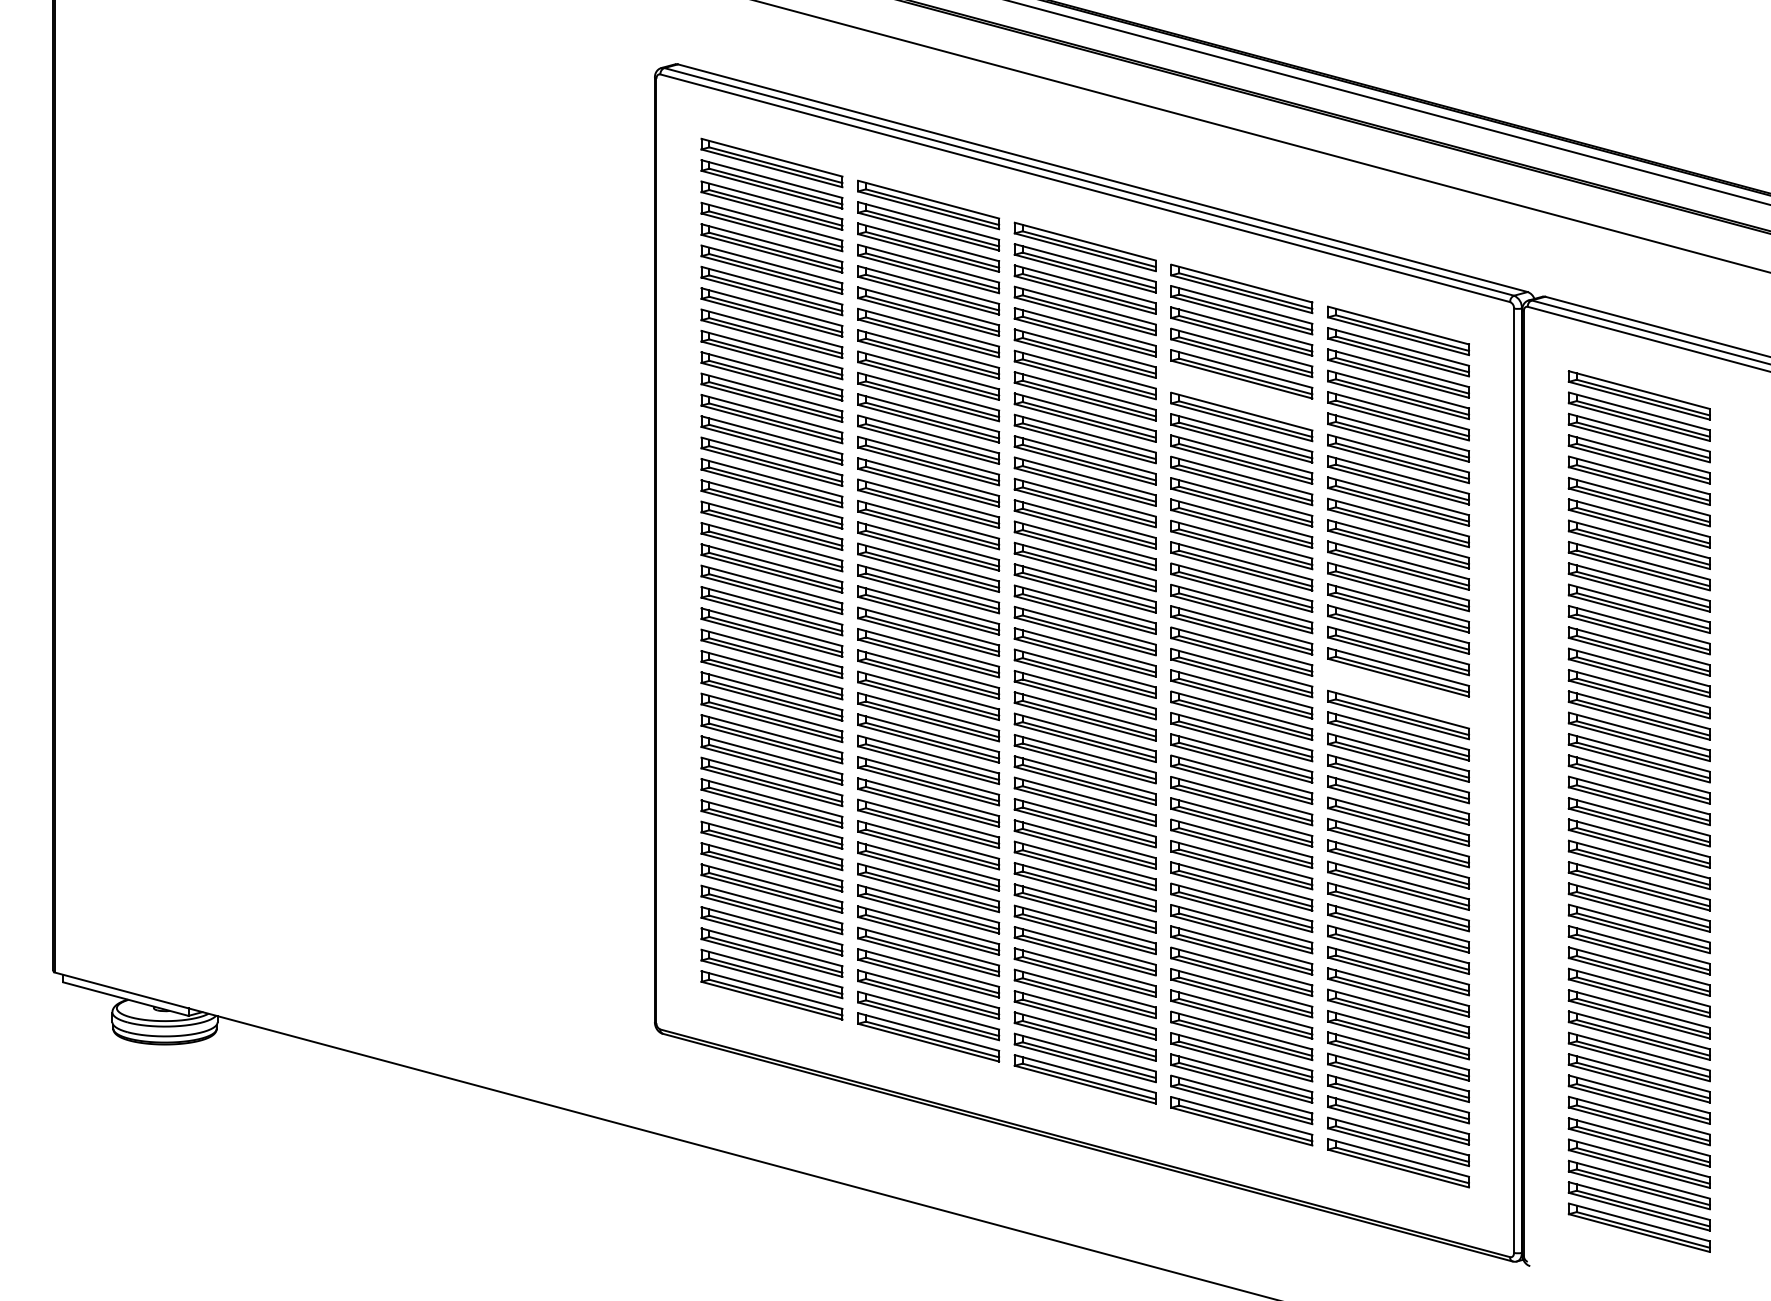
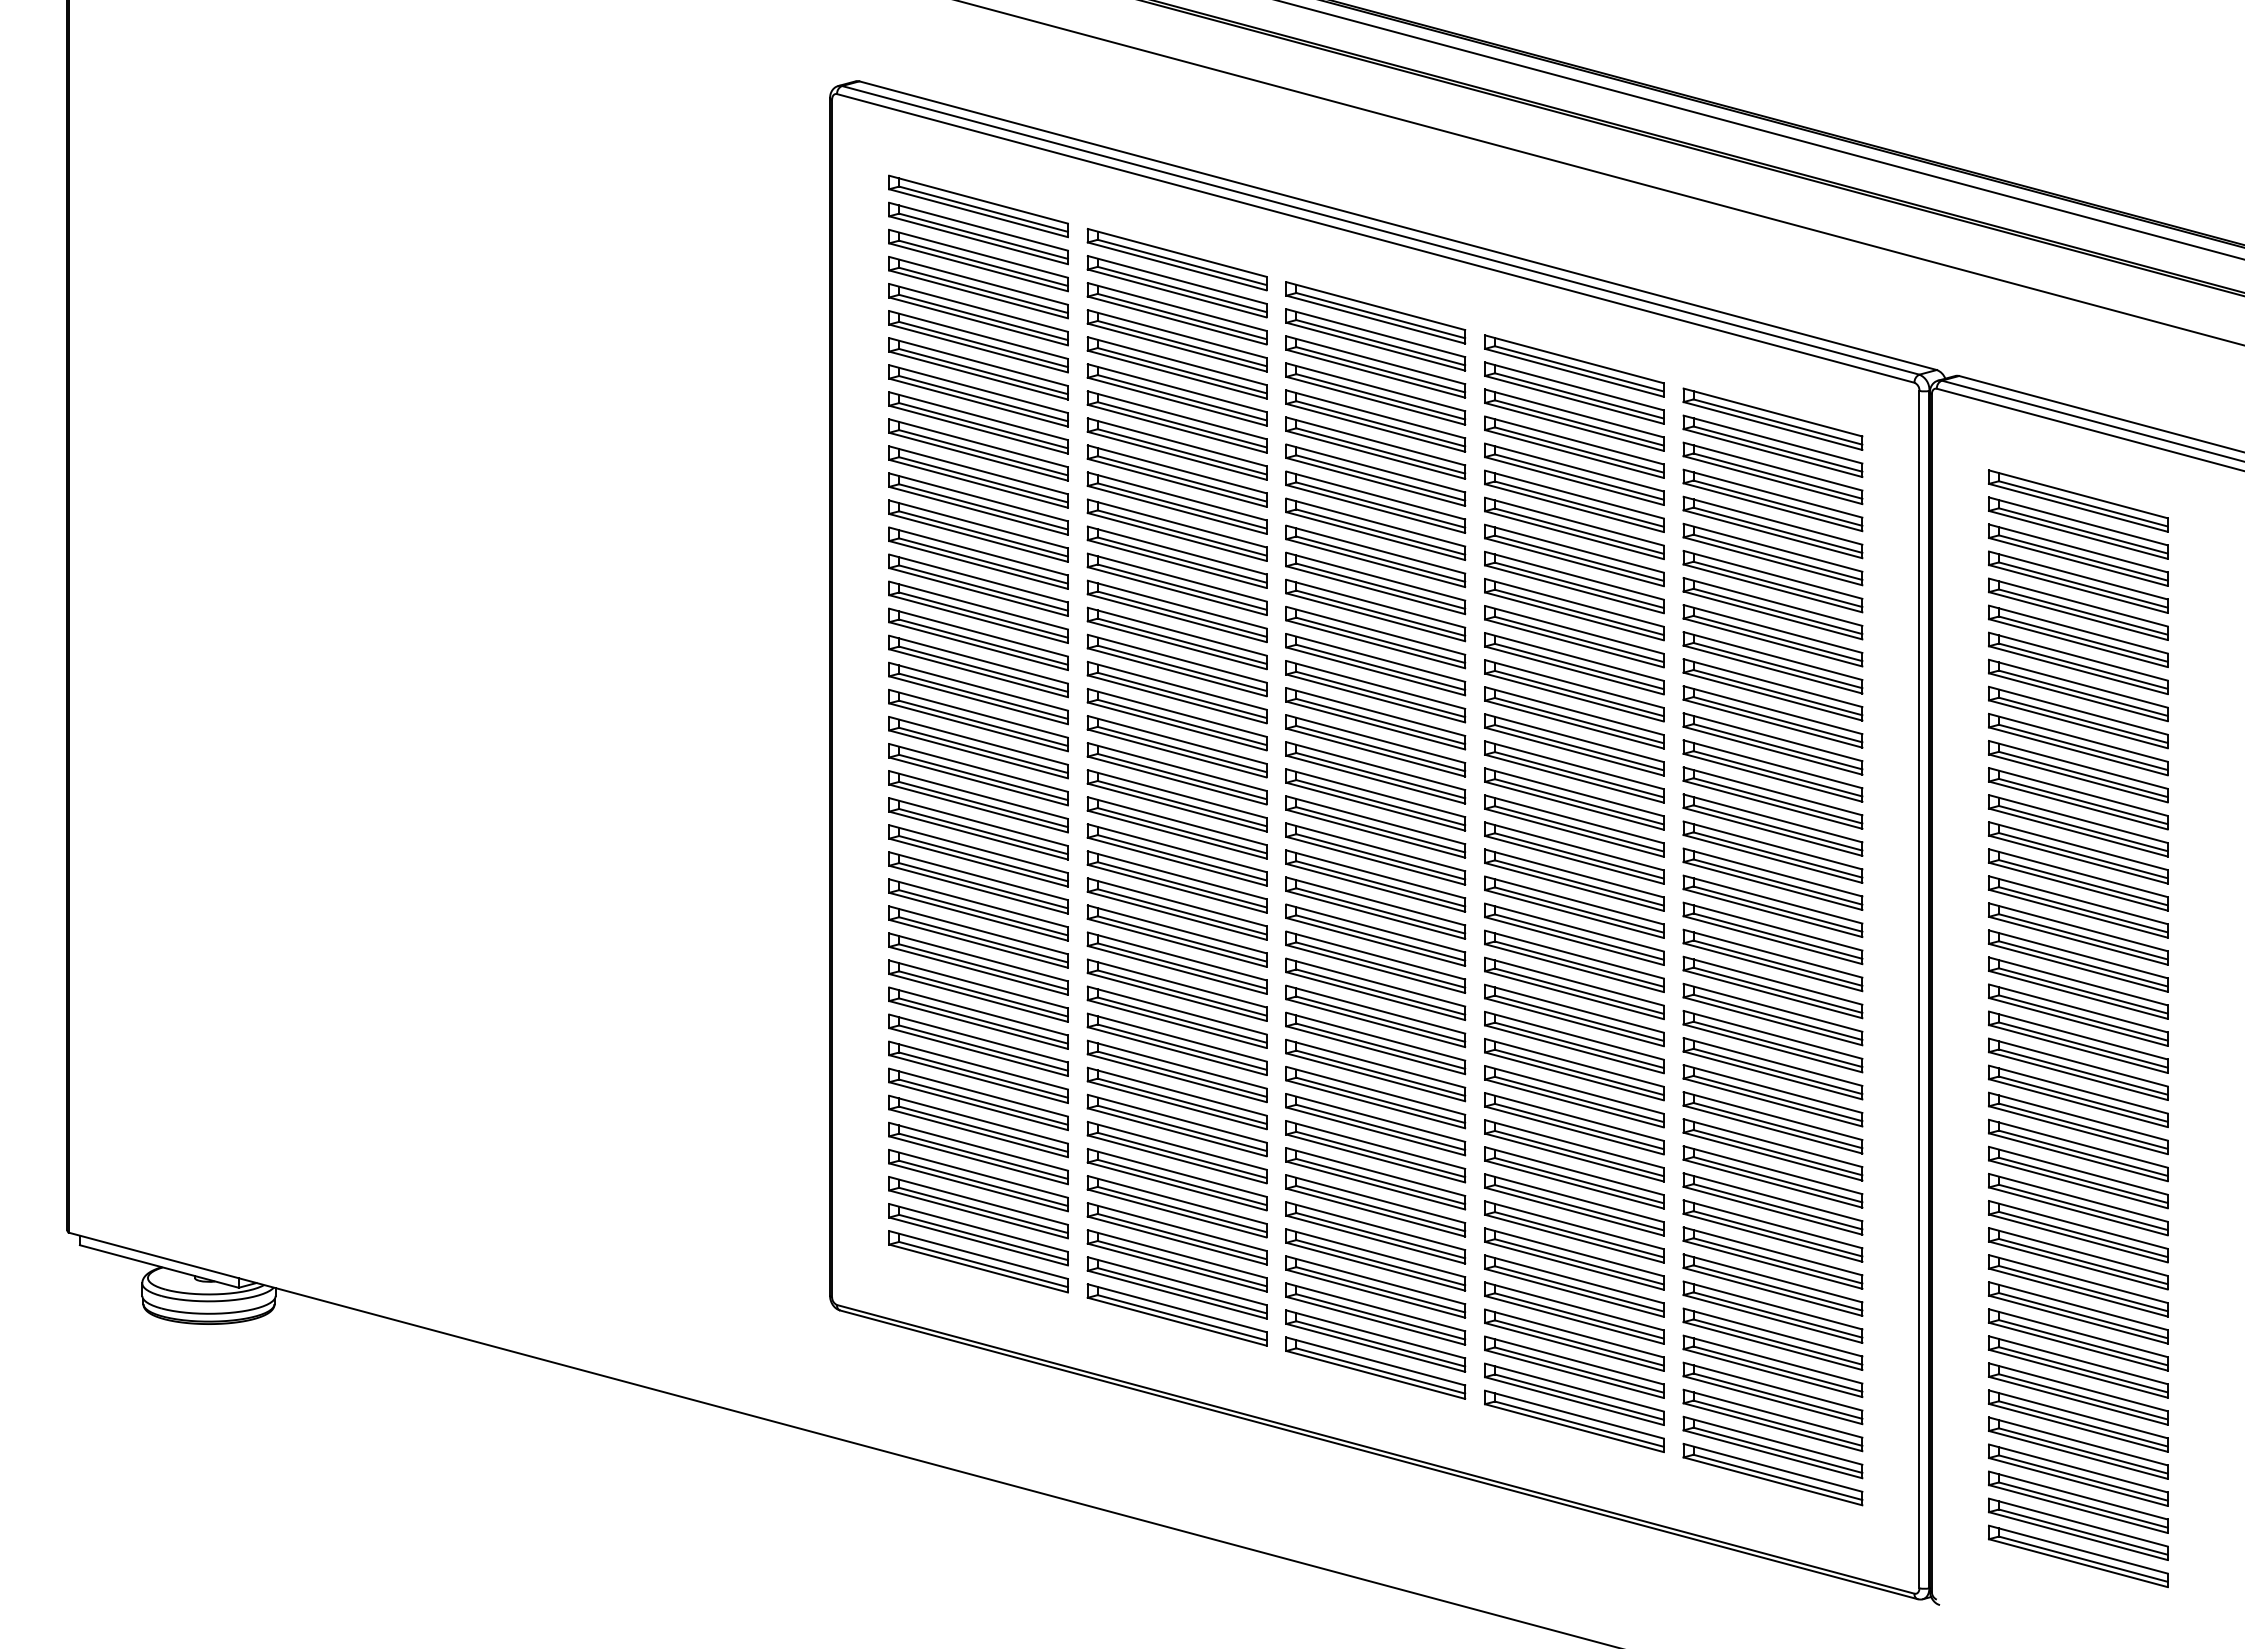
part: (1241, 394) -> (1574, 500), added
part: (1398, 693) -> (1772, 878), added

